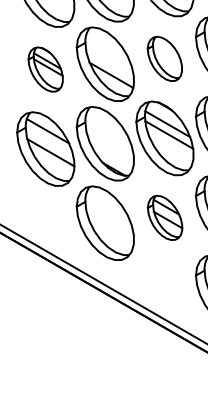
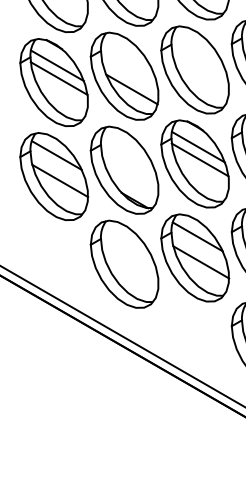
part: (164, 58) -> (194, 69), size x1.67
part: (45, 69) -> (53, 82), size x1.67
part: (165, 217) -> (195, 257), size x1.67

